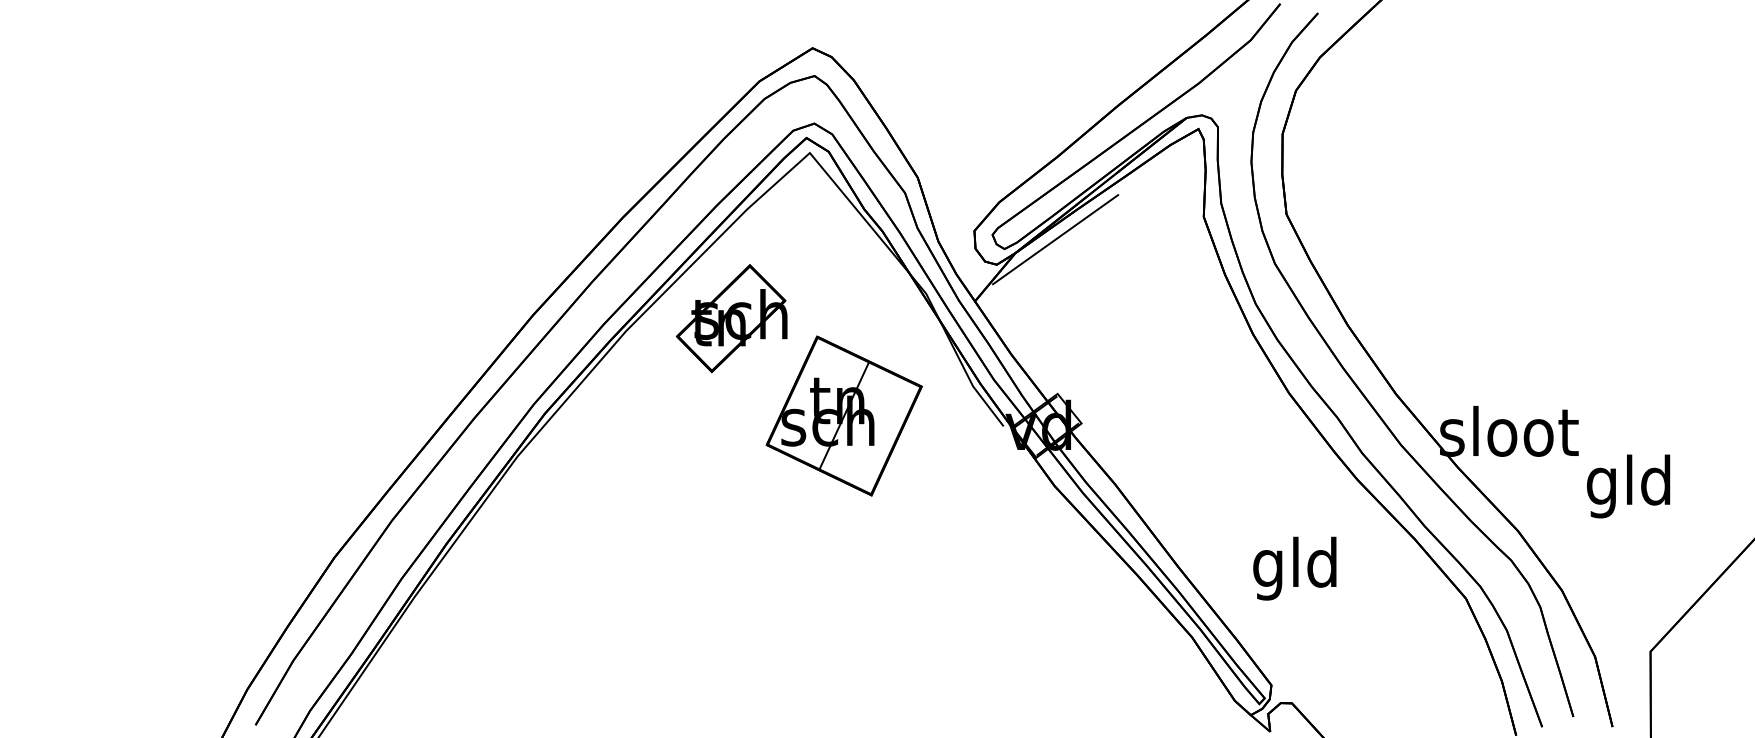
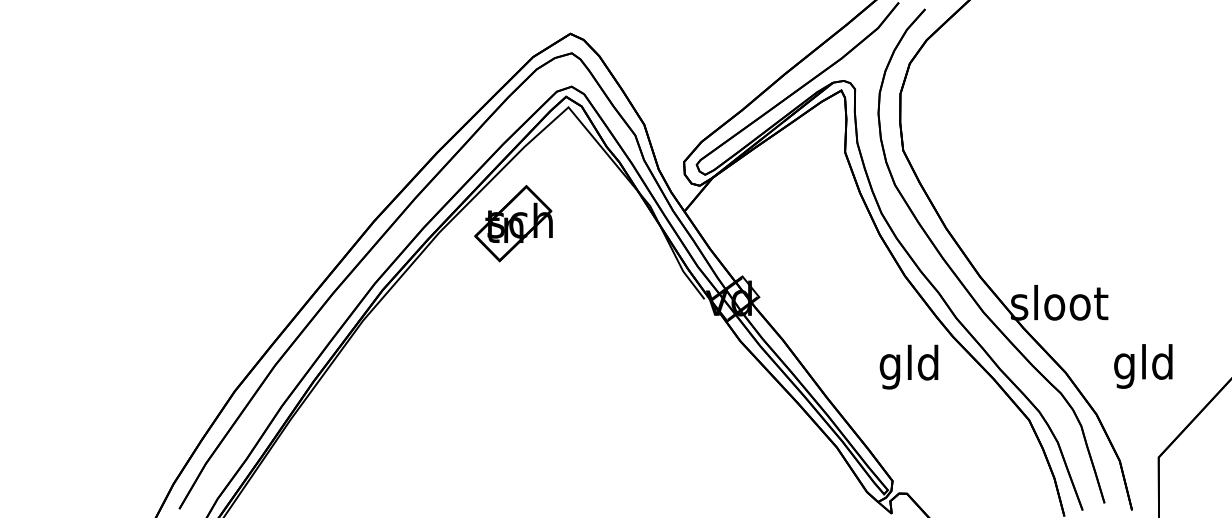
line: (1054, 238) -> (740, 167), removed
part: (844, 415) -> (592, 291), removed
text: (1628, 486) -> (1143, 366), moved
text: (1294, 567) -> (908, 366), moved

